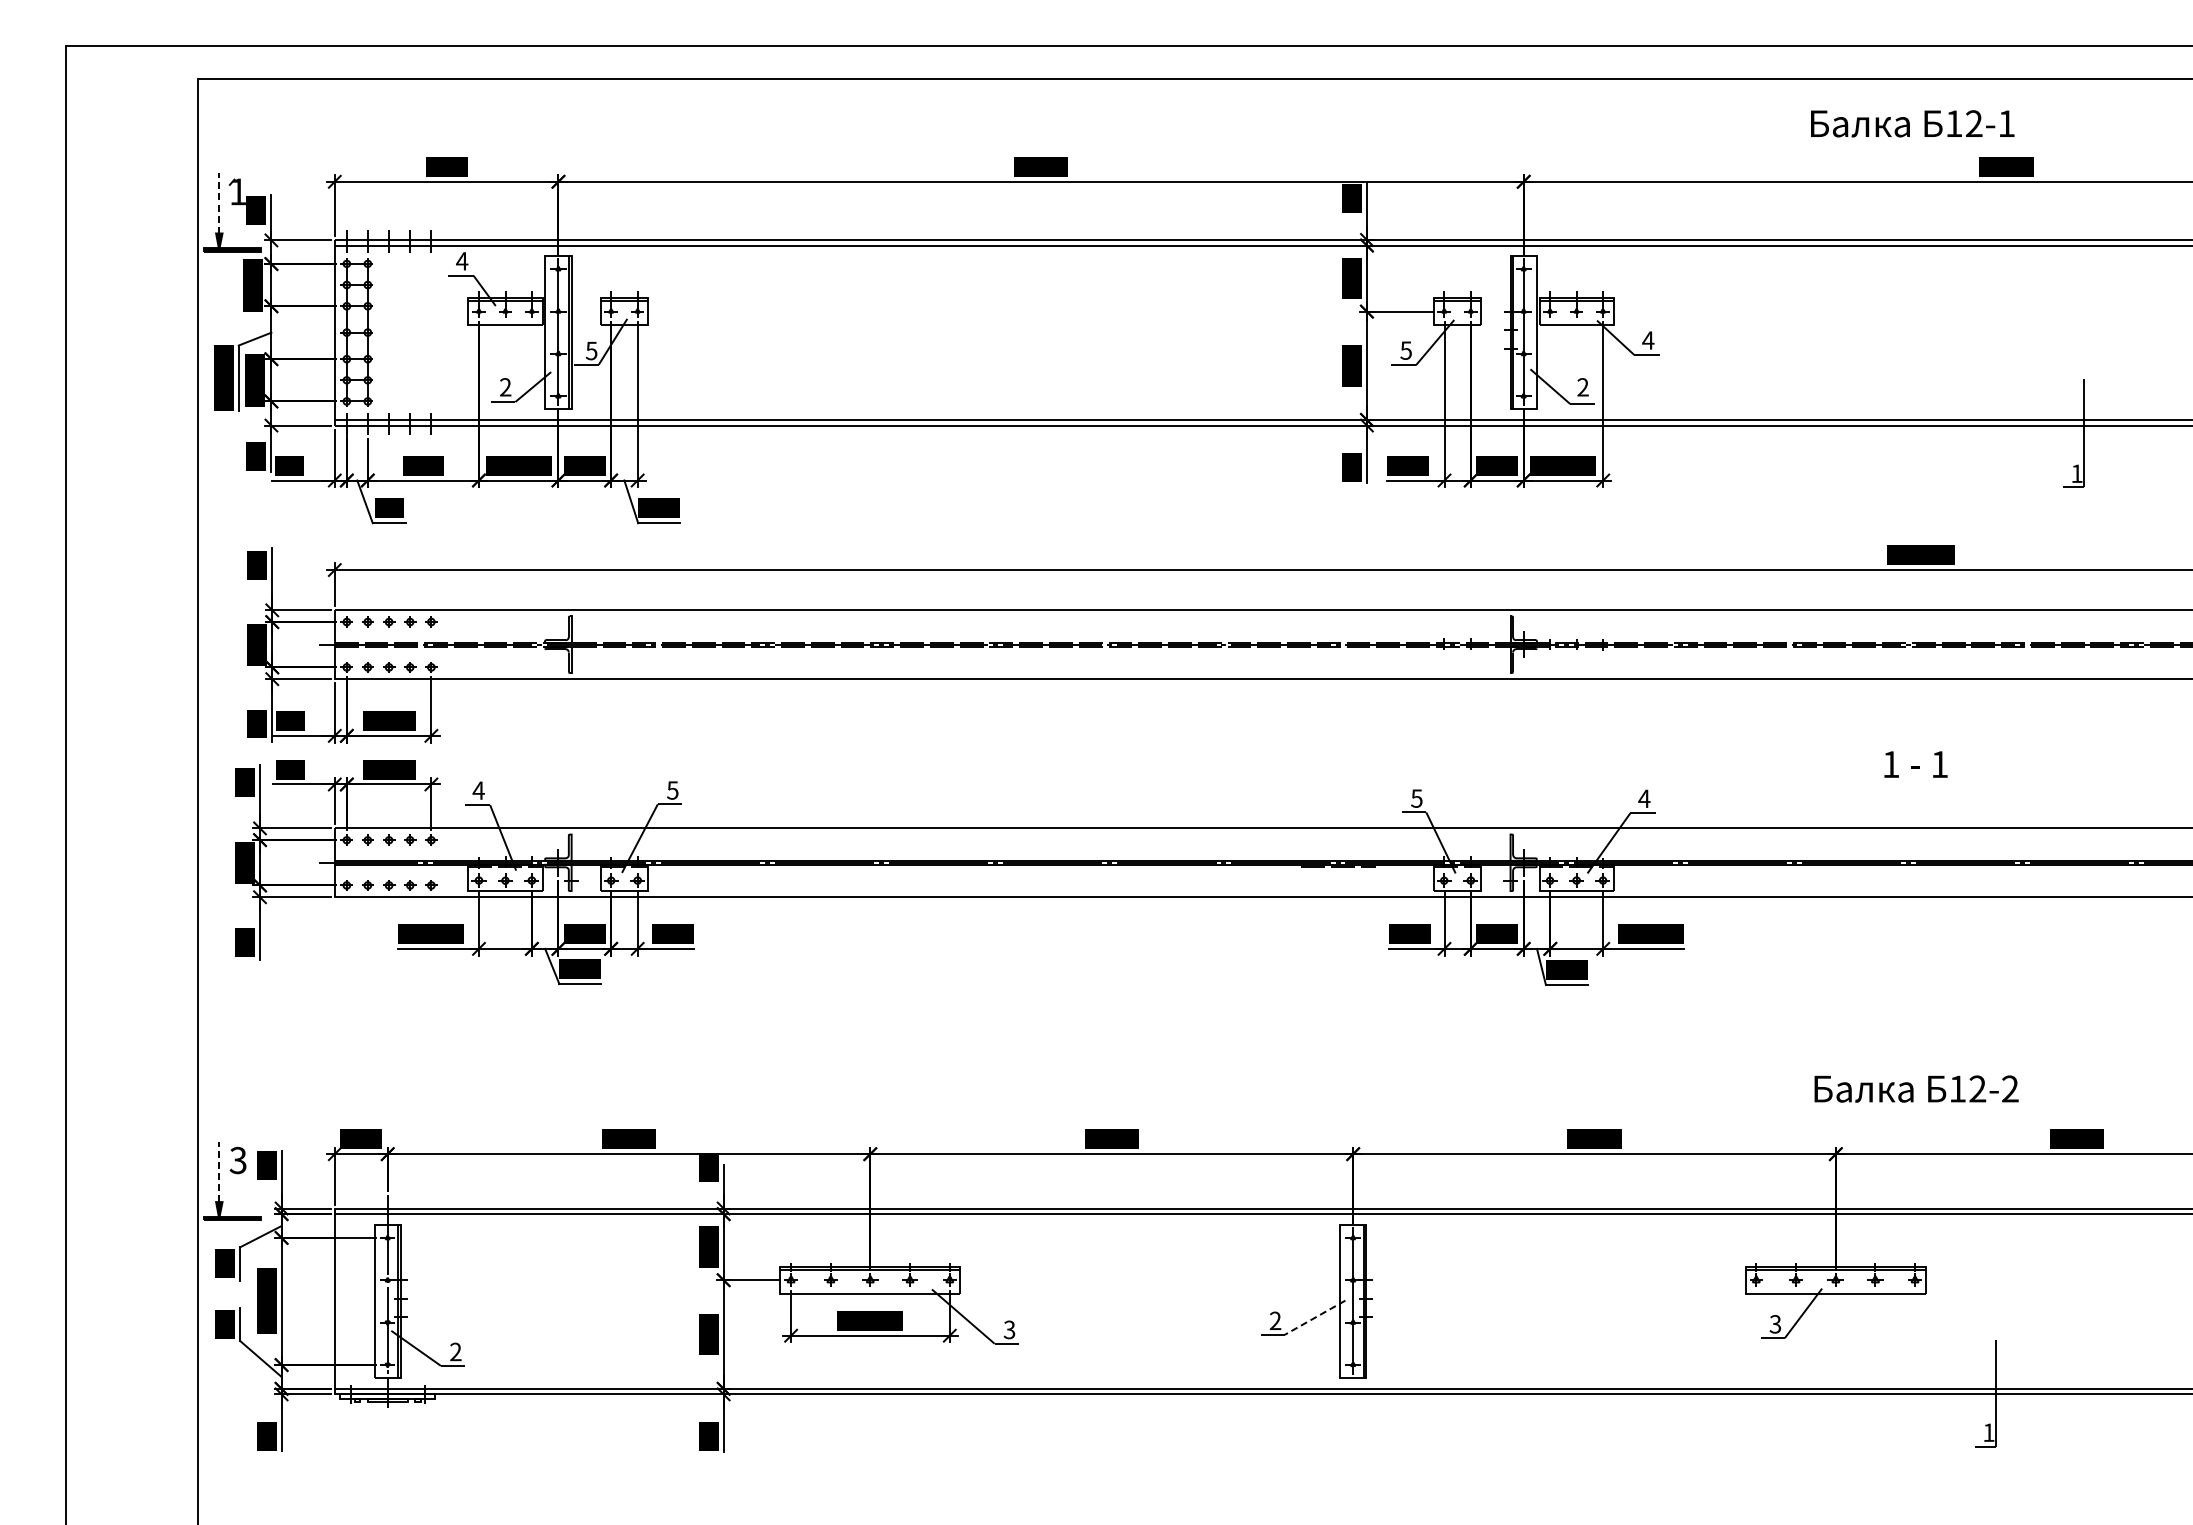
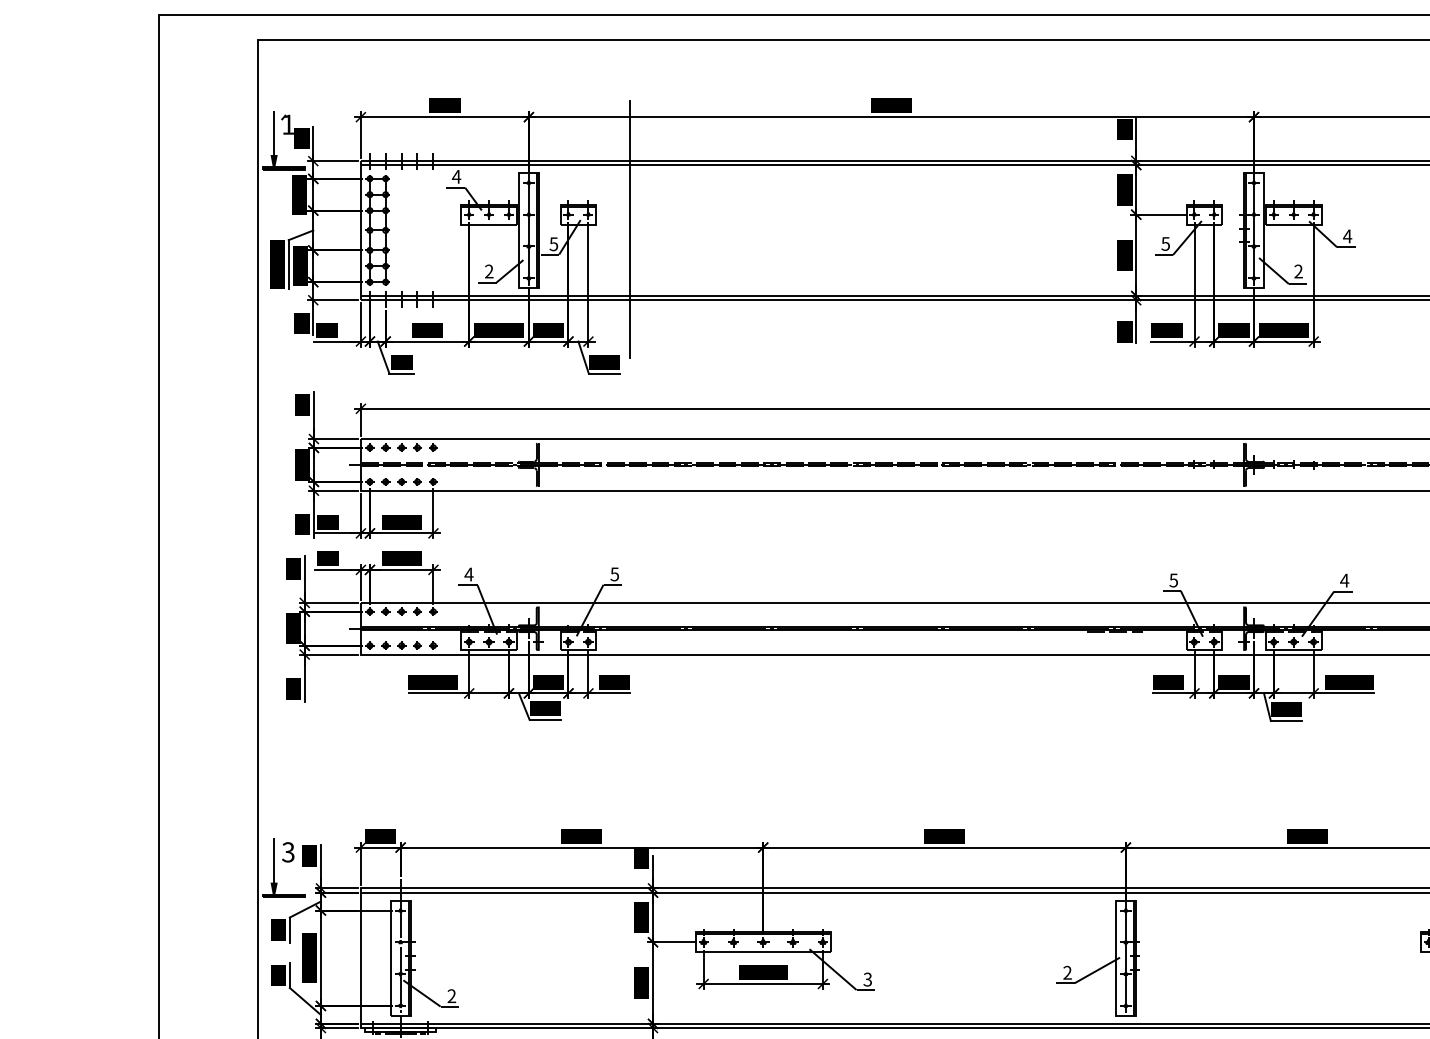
line: (219, 202) -> (274, 132), dashed -> solid
line: (693, 331) -> (630, 229), added
line: (219, 1171) -> (274, 860), dashed -> solid
line: (1315, 1317) -> (1097, 970), dashed -> solid

